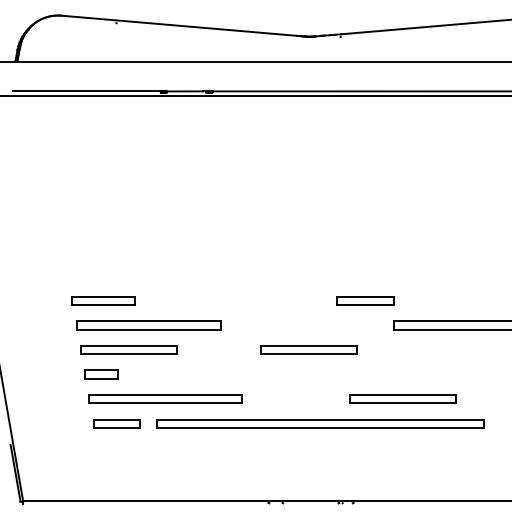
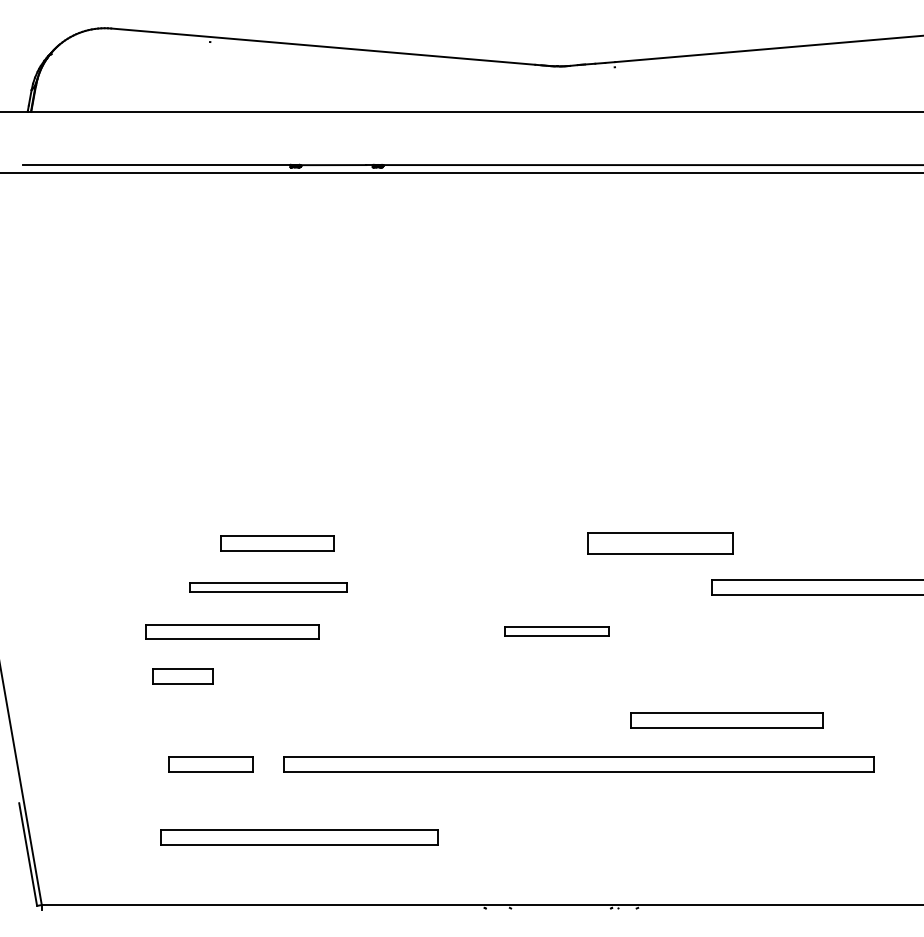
part: (103, 300) -> (277, 542), moved
part: (365, 300) -> (659, 542), size x1.4
part: (148, 325) -> (267, 587), size x0.6
part: (308, 349) -> (556, 630), size x0.6
part: (165, 398) -> (298, 836), moved

